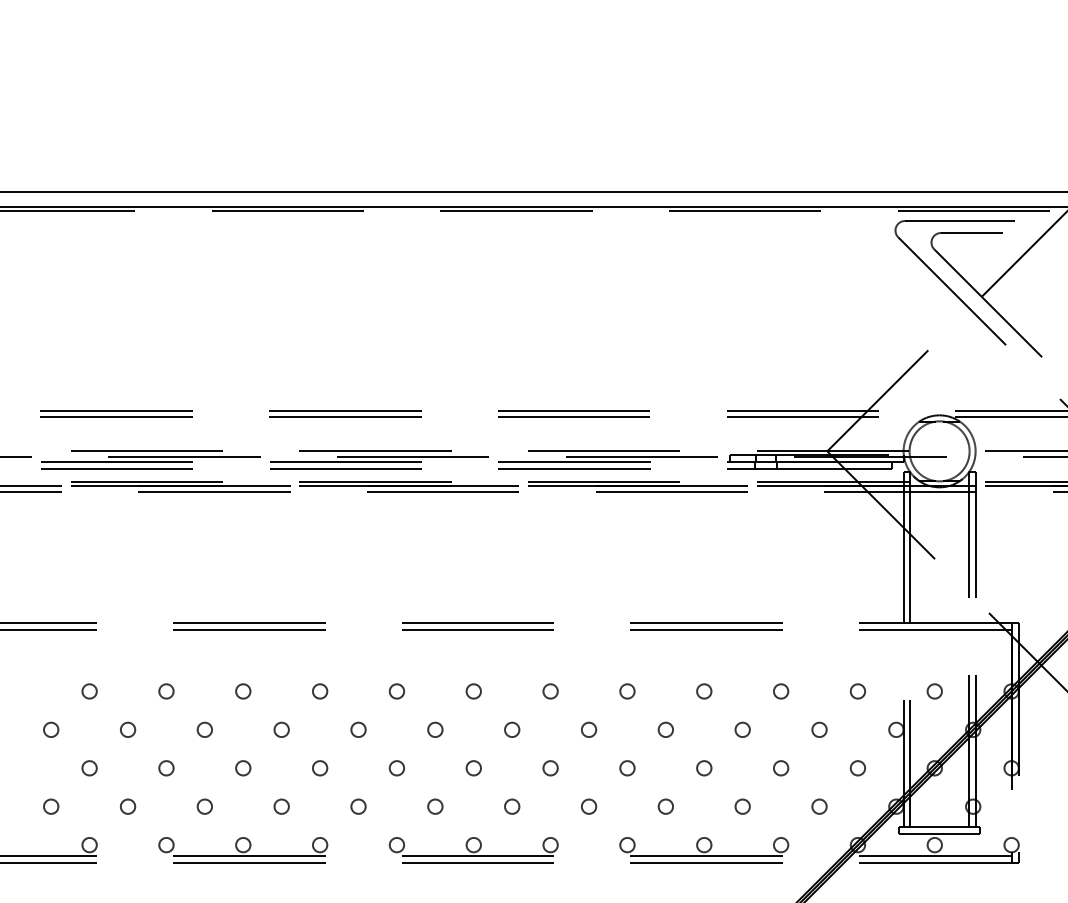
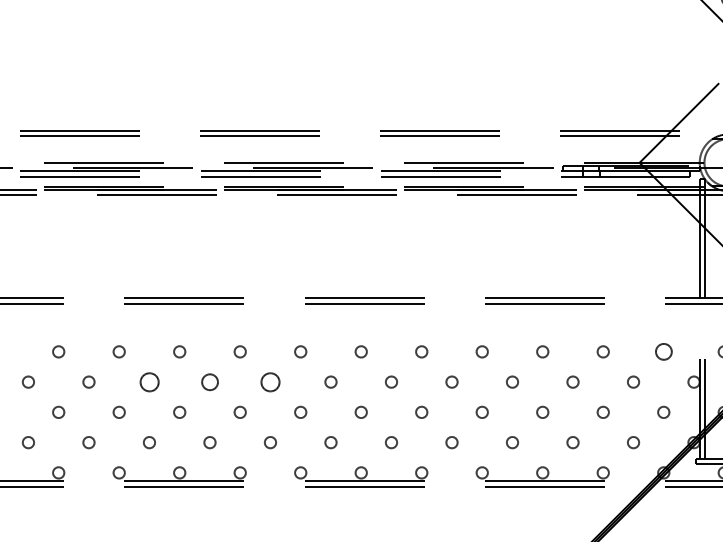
circle: (857, 691) -> (663, 351), size x1.4
circle: (204, 729) -> (149, 381), size x1.6
circle: (281, 729) -> (209, 381), size x1.4
circle: (358, 729) -> (270, 381), size x1.6

